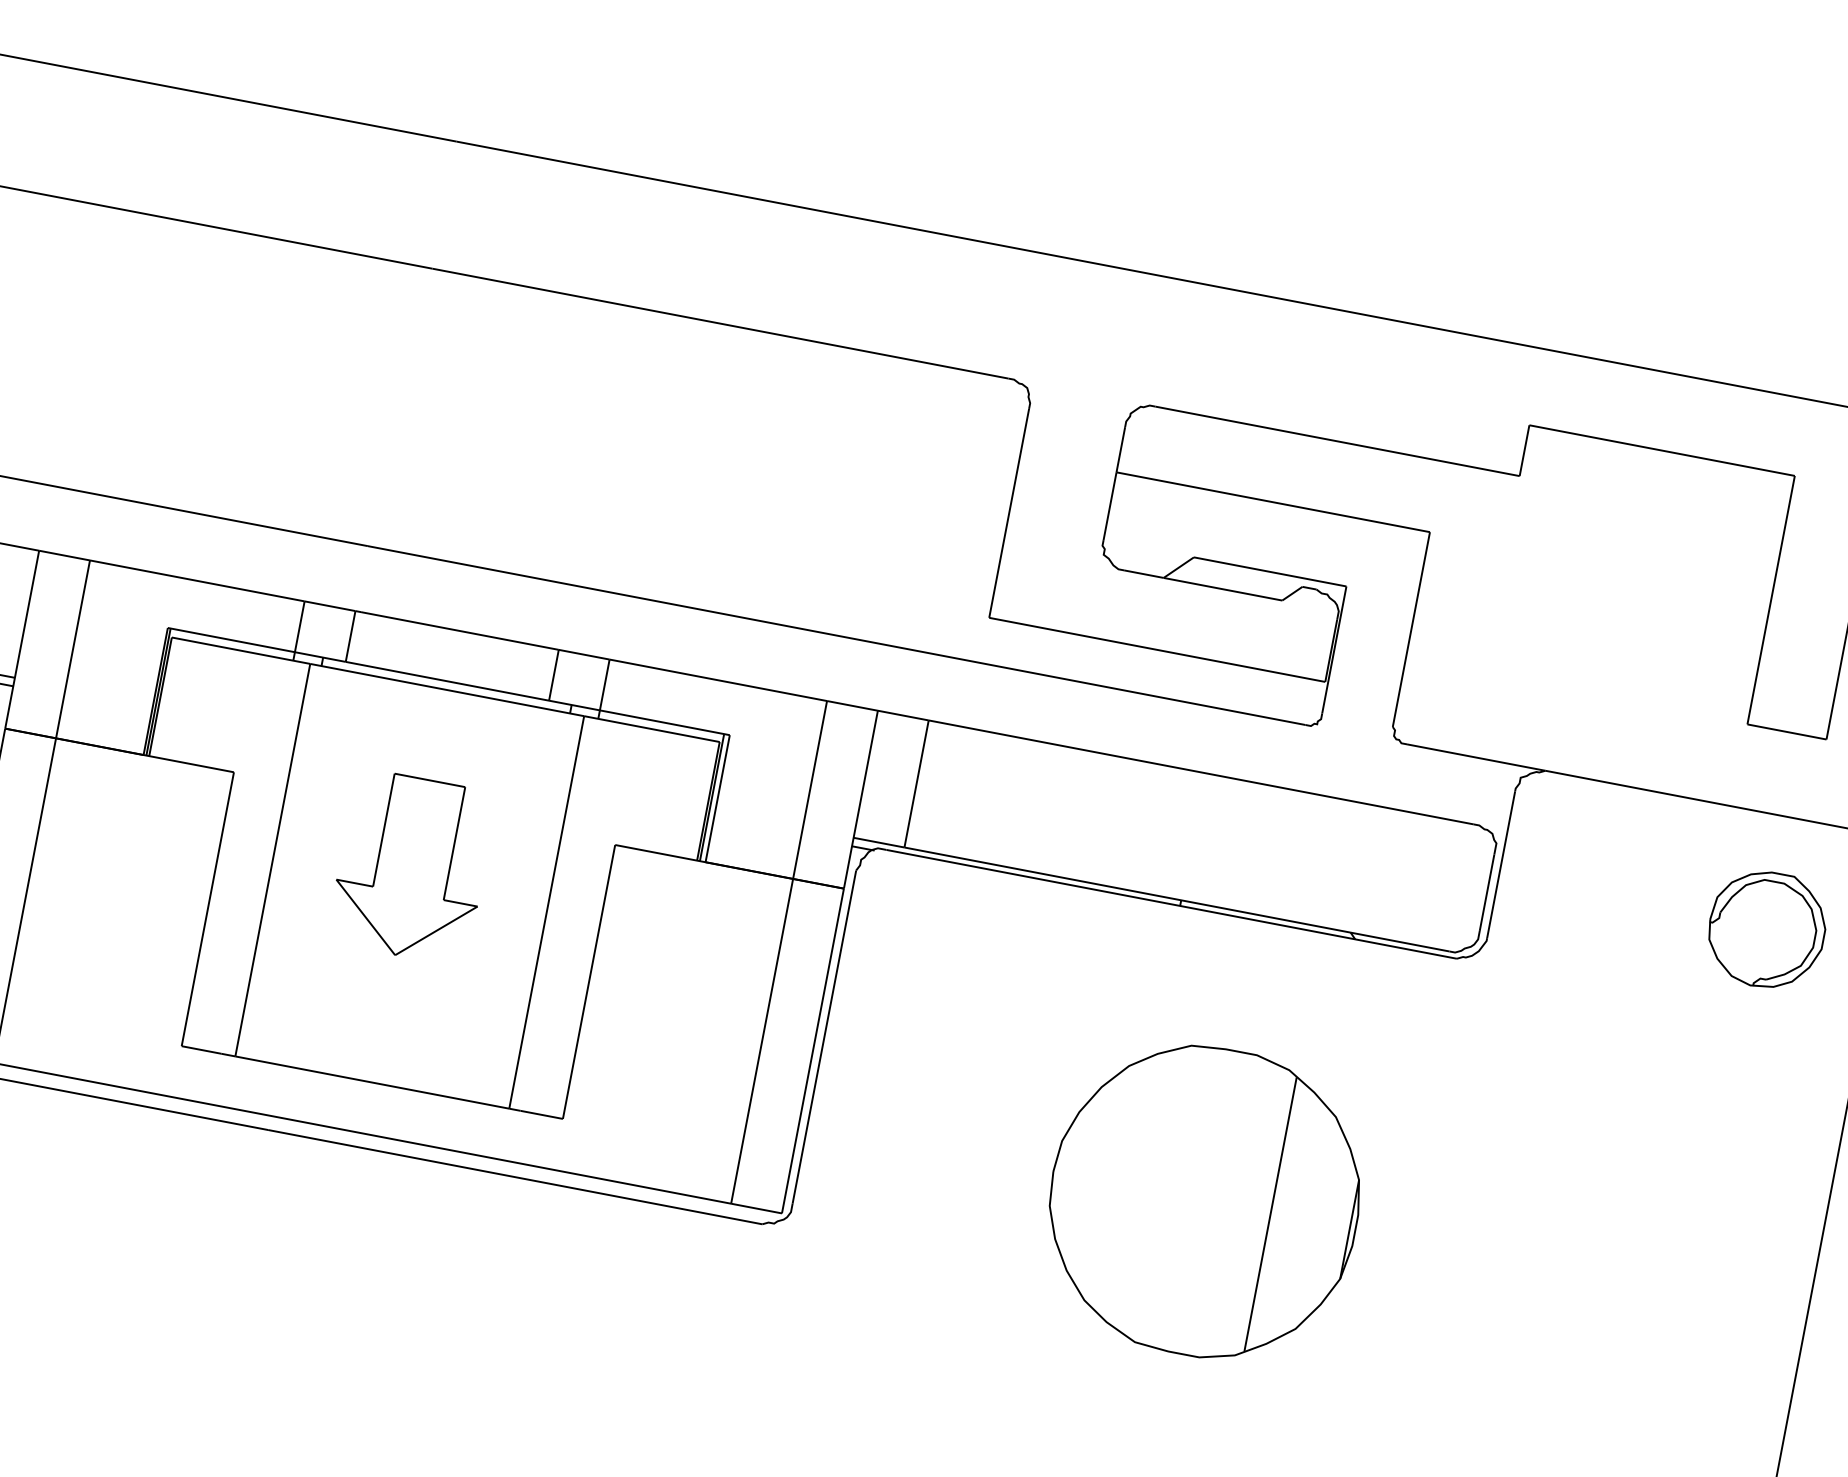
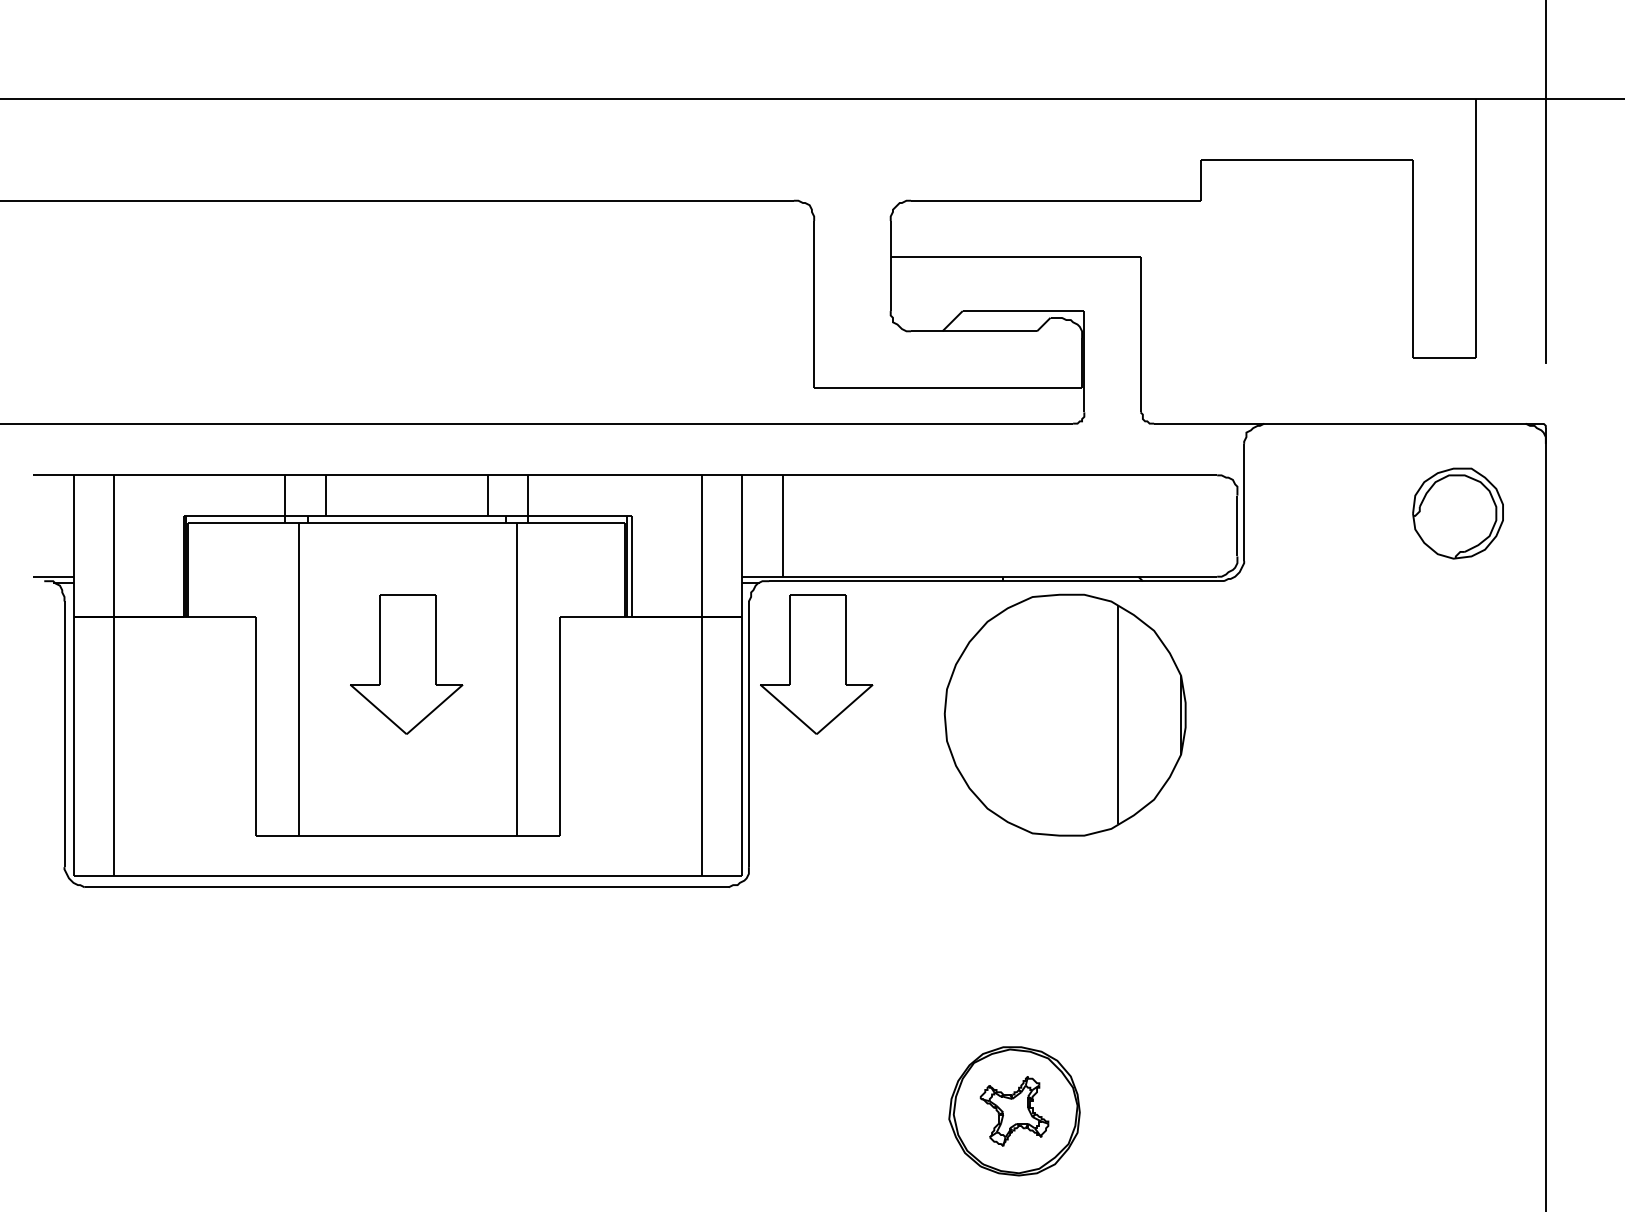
part: (925, 965) -> (816, 664), added
part: (1203, 1200) -> (1064, 714), moved

